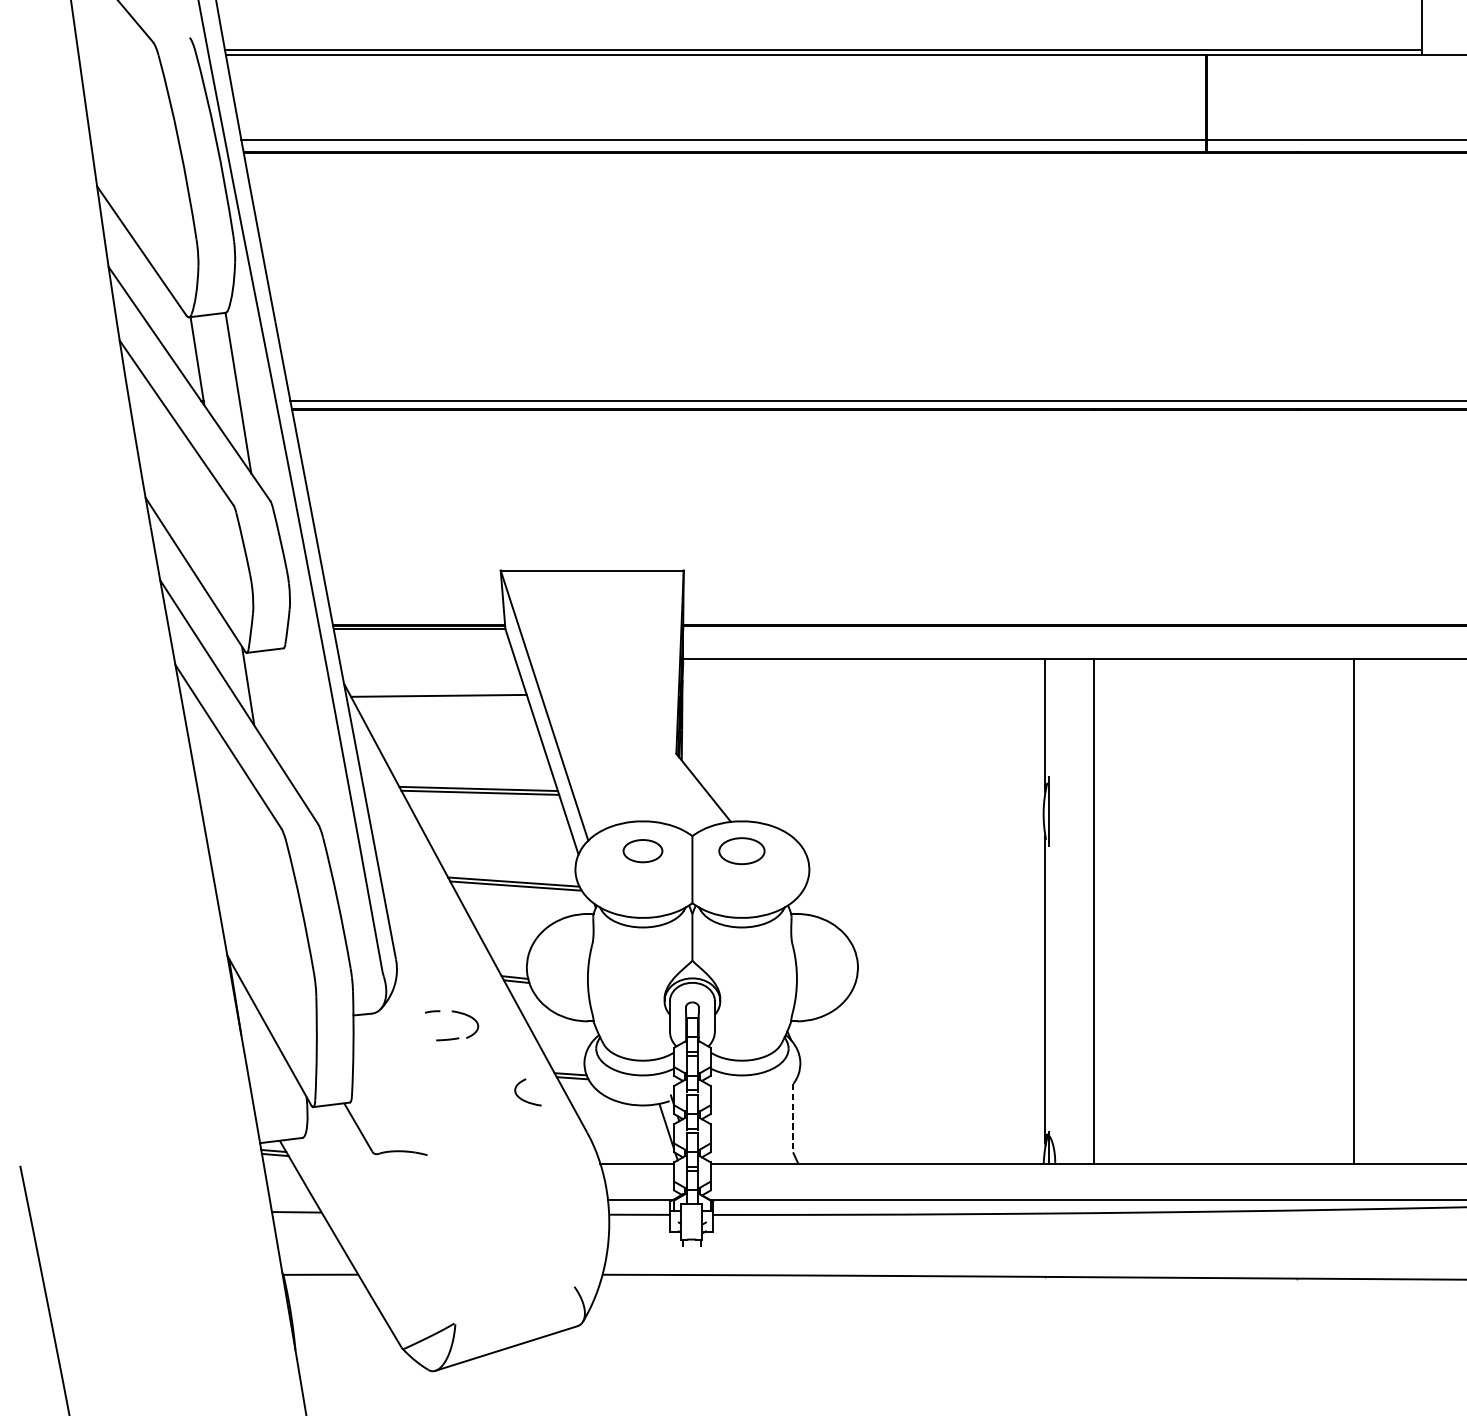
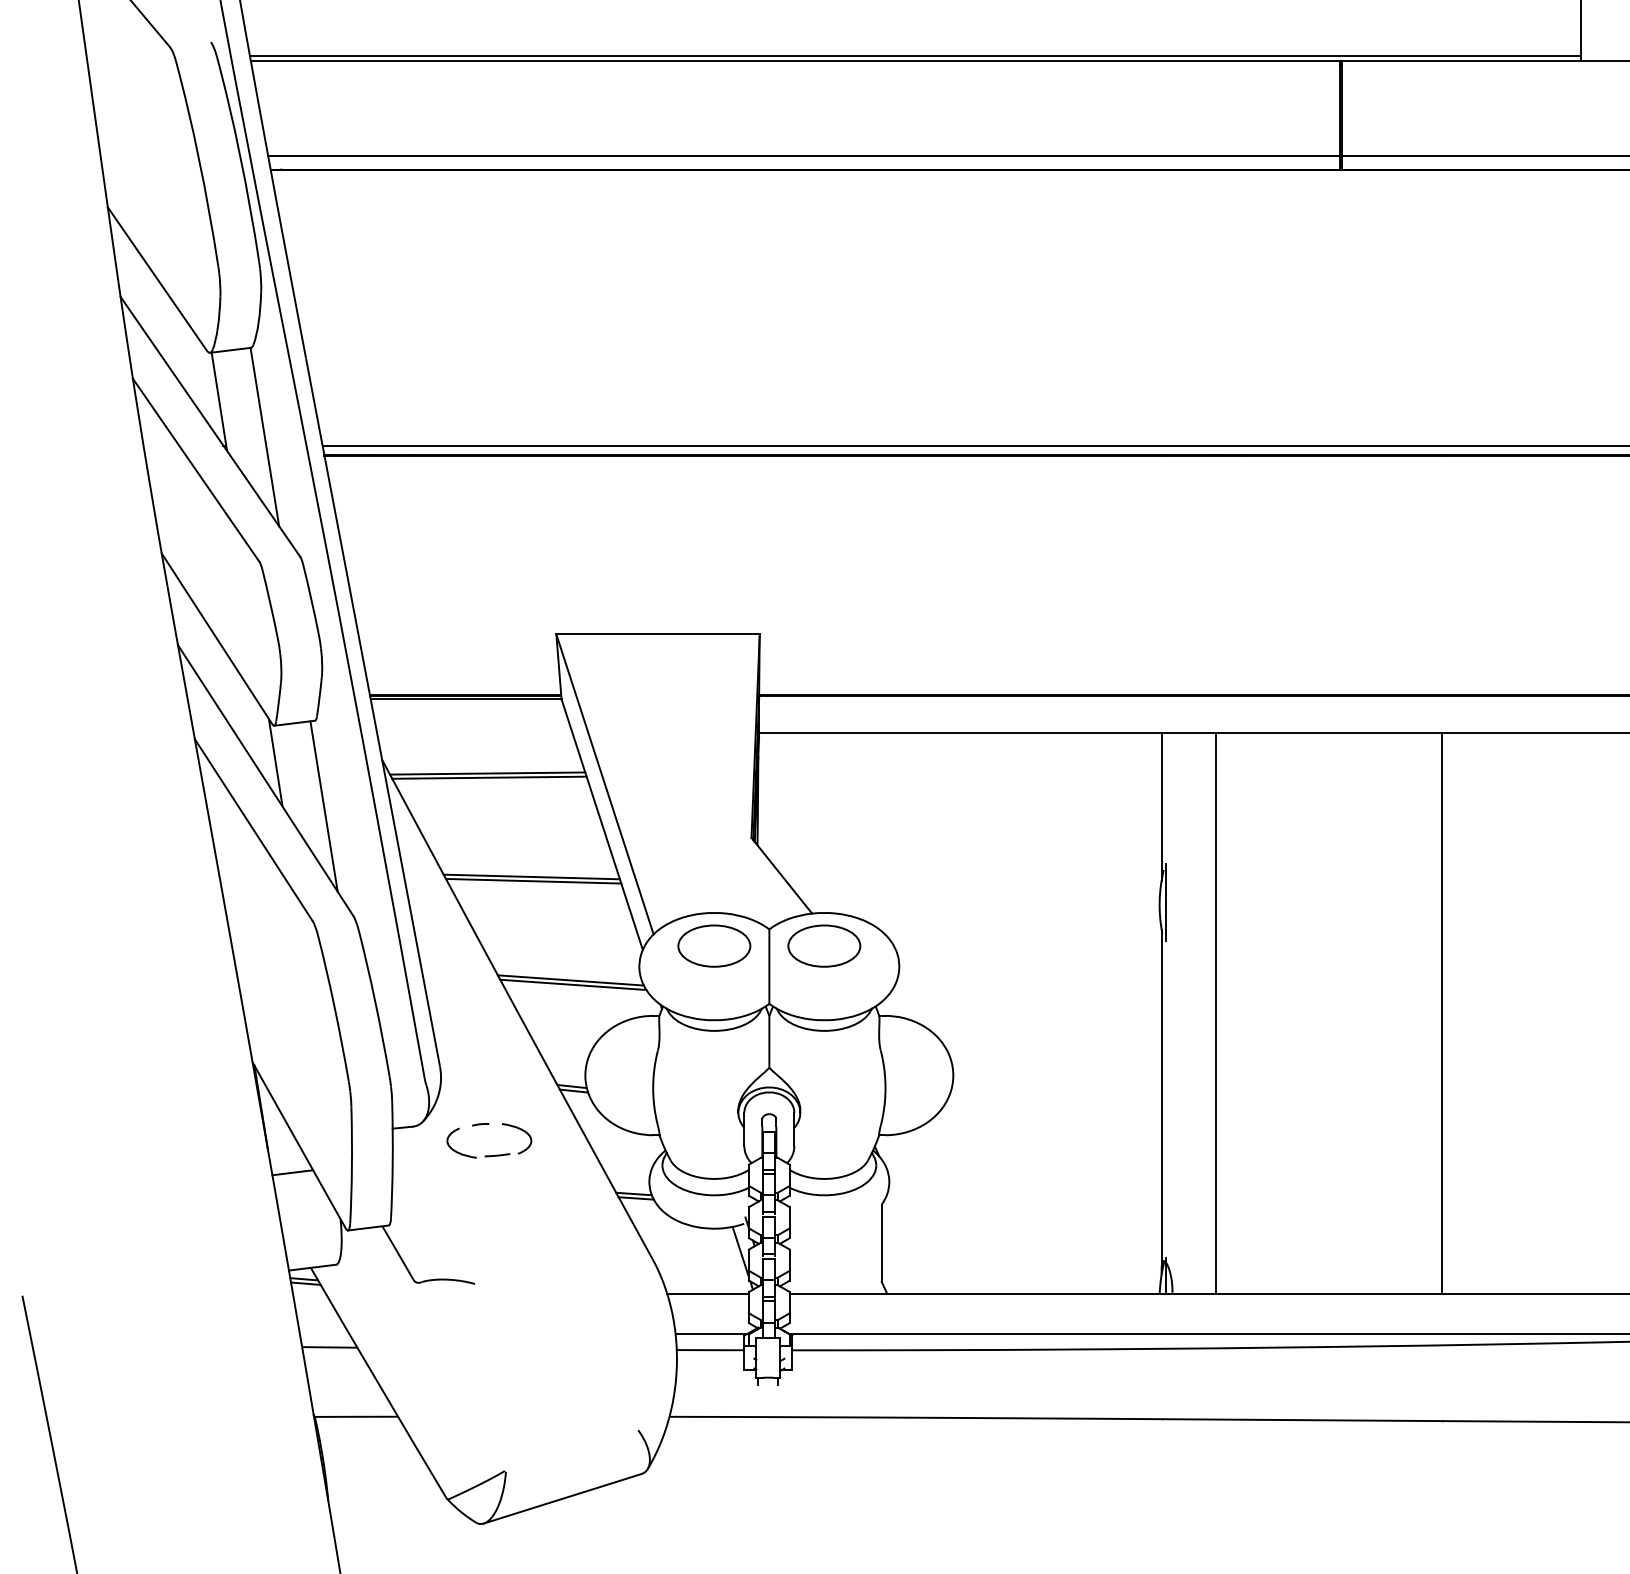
line: (440, 699) -> (489, 777), added
line: (291, 725) -> (323, 806), added
part: (643, 850) -> (714, 945), size x1.67
part: (742, 850) -> (824, 945), size x1.43
line: (1353, 910) -> (1441, 1012), moved
line: (263, 1054) -> (292, 1172), added
curve: (523, 1099) -> (456, 1150), moved
line: (793, 1118) -> (881, 1243), dashed -> solid

